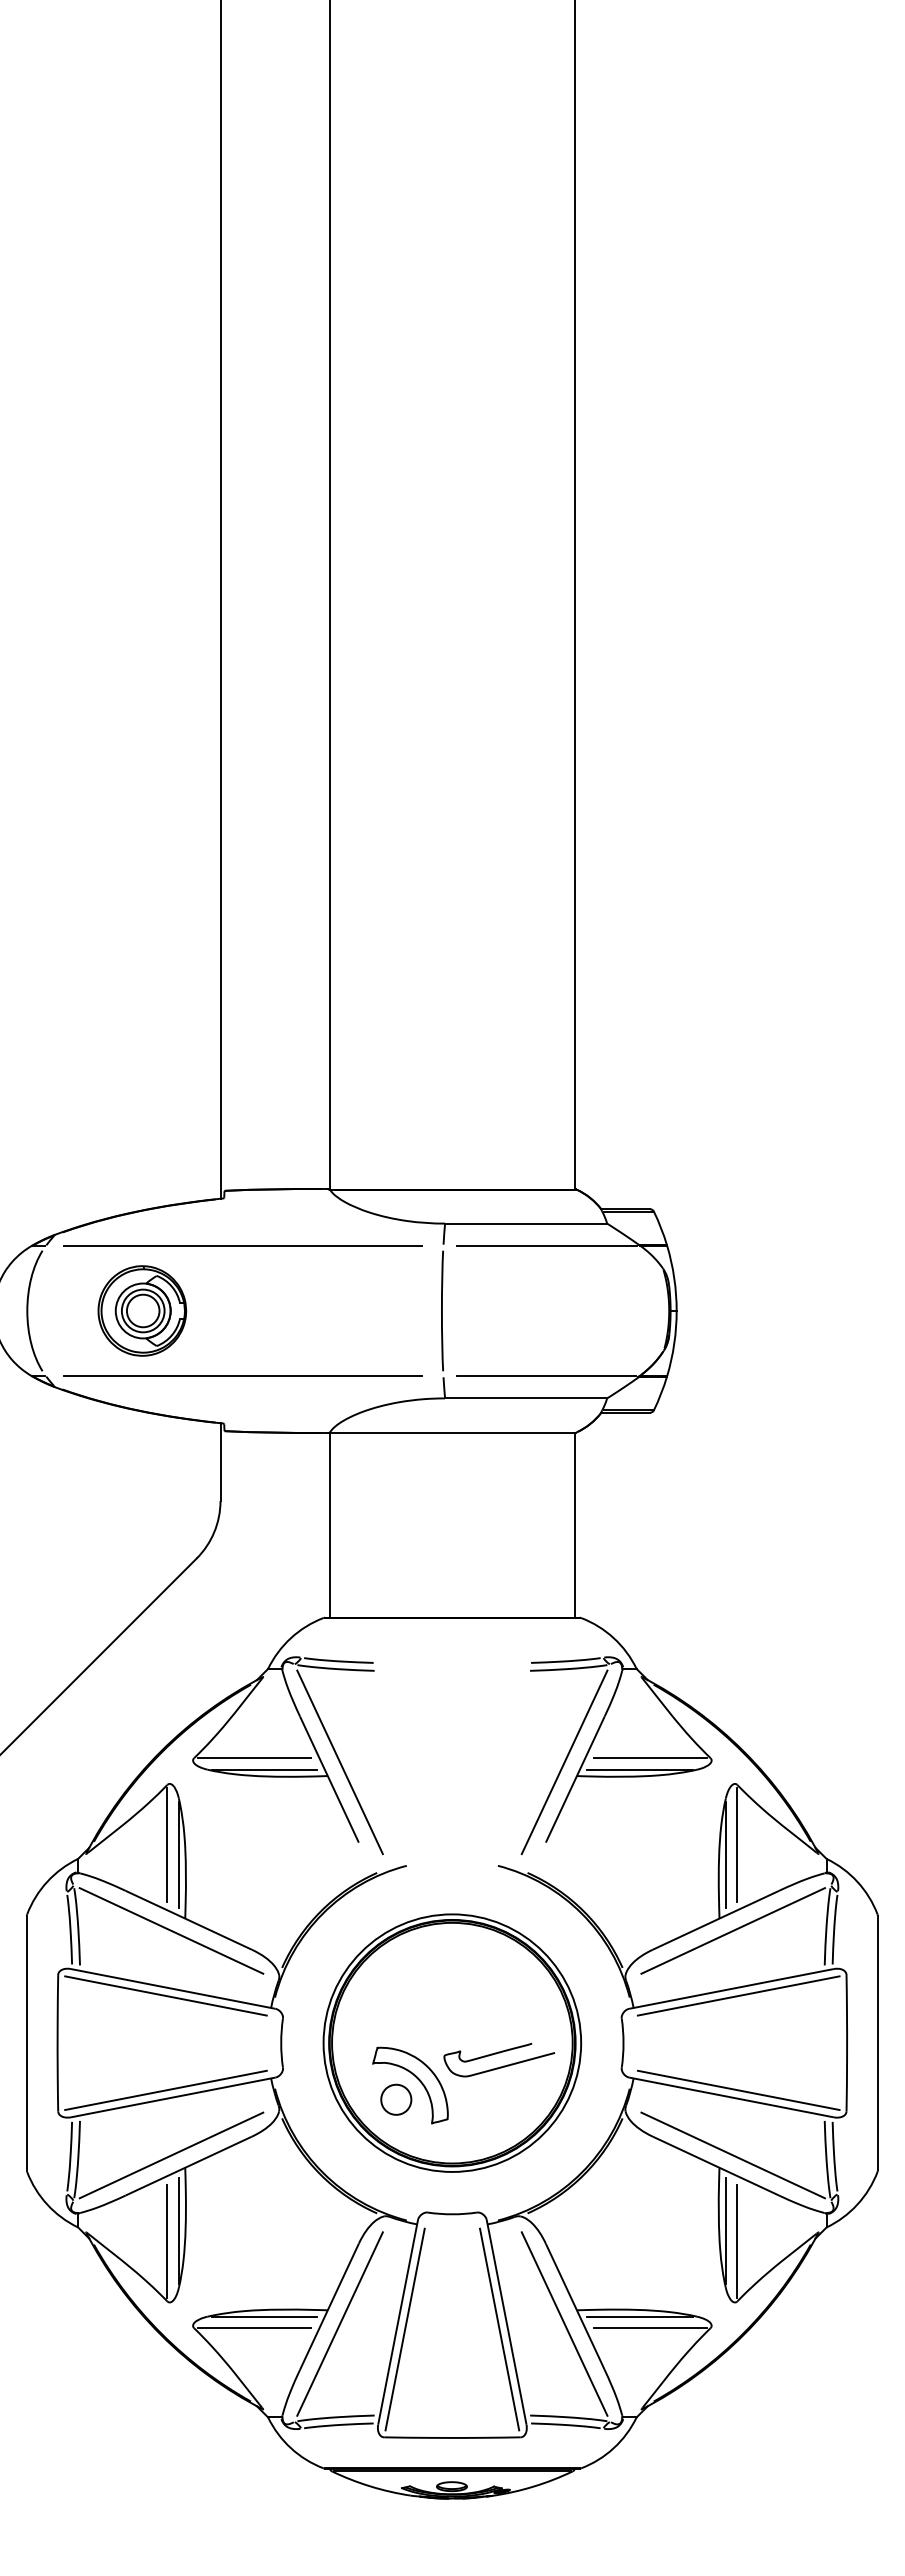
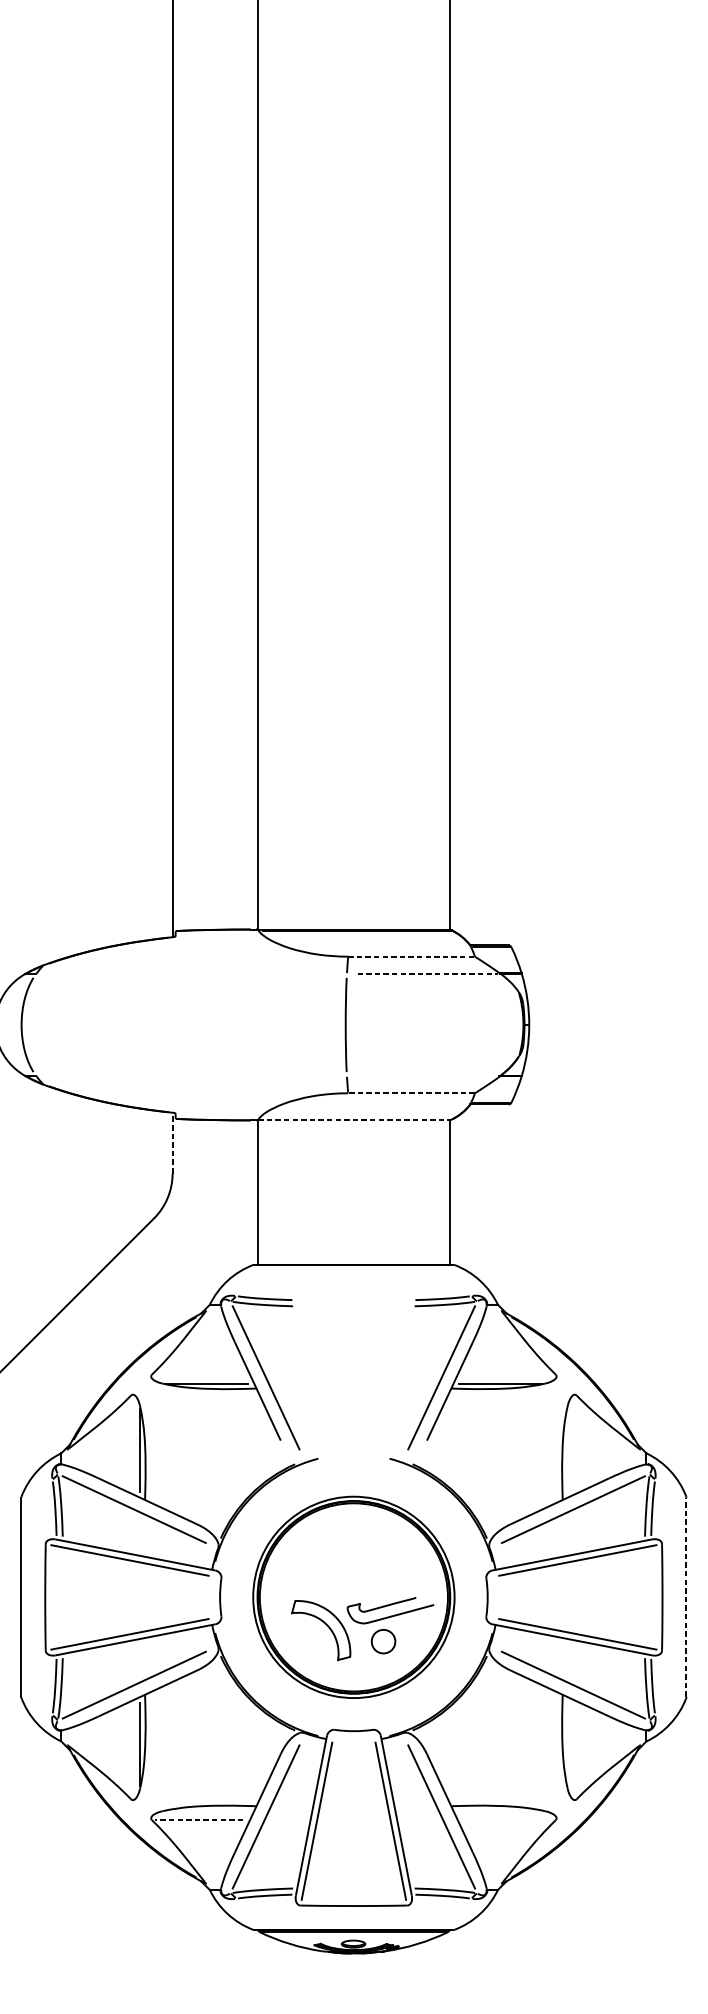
line: (526, 1223) -> (411, 956), solid -> dashed
line: (242, 1245) -> (189, 973), removed
line: (547, 1245) -> (428, 973), solid -> dashed
part: (142, 1310) -> (111, 1024), removed
line: (242, 1376) -> (189, 1076), removed
line: (546, 1376) -> (427, 1076), removed
line: (525, 1398) -> (411, 1093), solid -> dashed
line: (453, 1432) -> (354, 1119), solid -> dashed
line: (220, 1462) -> (172, 1143), solid -> dashed
line: (253, 1758) -> (198, 1374), removed
line: (650, 1758) -> (508, 1374), removed
line: (167, 1844) -> (131, 1442), removed
line: (737, 1844) -> (576, 1442), removed
line: (725, 1855) -> (567, 1450), removed
line: (877, 2042) -> (686, 1596), solid -> dashed
part: (396, 2099) -> (383, 1641), moved
line: (725, 2231) -> (567, 1744), removed
line: (167, 2240) -> (131, 1751), removed
line: (737, 2240) -> (576, 1751), removed
line: (264, 2316) -> (207, 1811), removed
line: (640, 2316) -> (500, 1811), removed
line: (254, 2328) -> (199, 1820), solid -> dashed
line: (650, 2328) -> (508, 1820), removed

